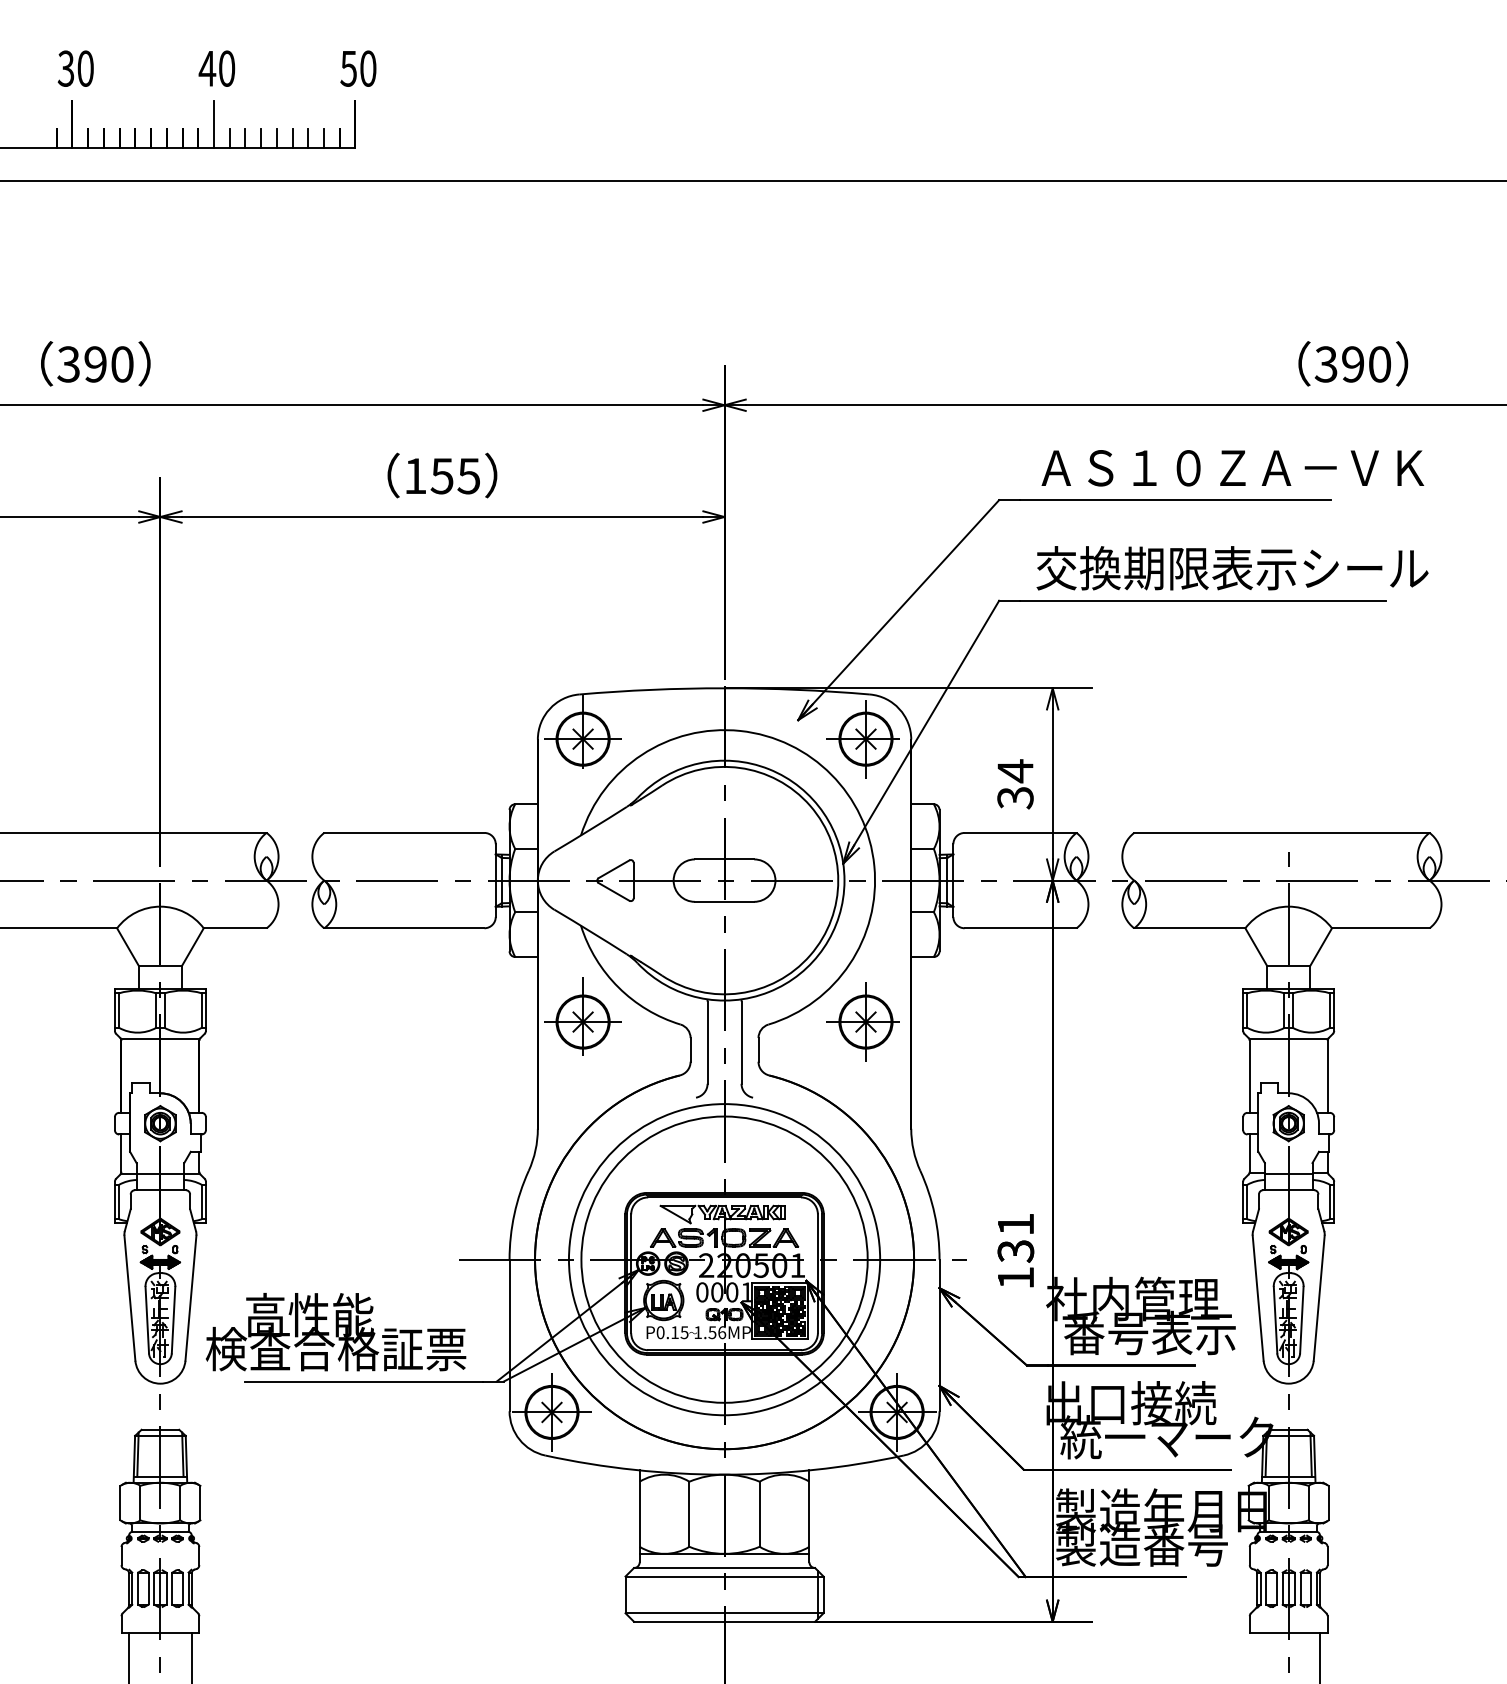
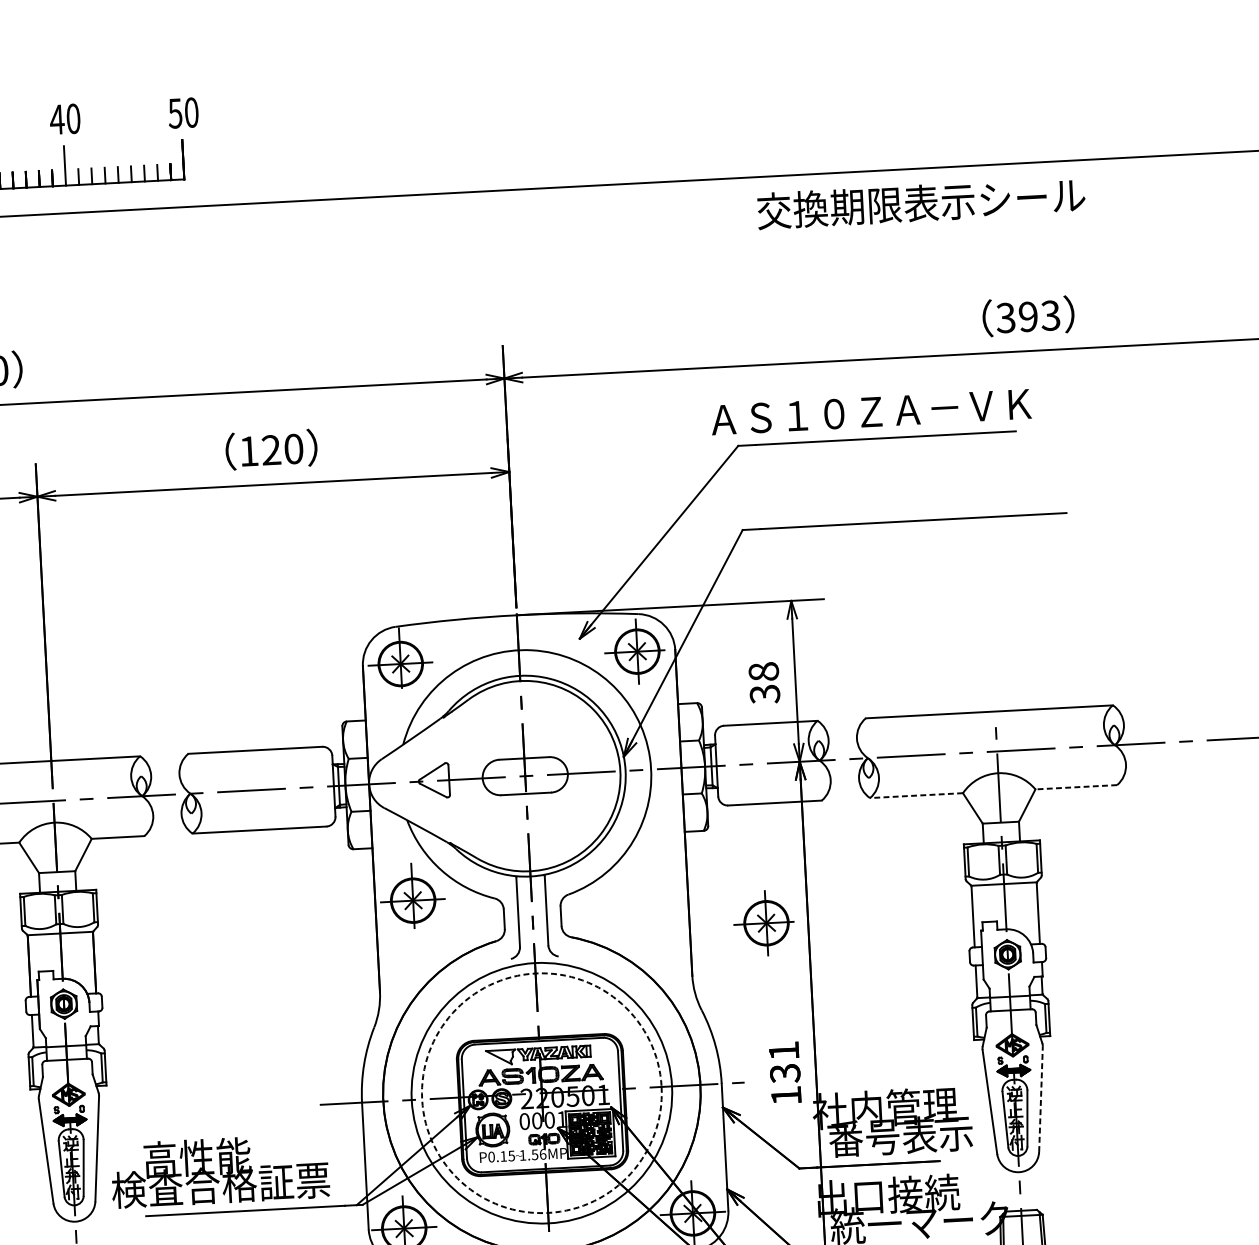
text: (1379, 364) -> (1050, 315), 390 -> 393
text: (1232, 468) -> (871, 412), moved
text: (455, 476) -> (282, 449), 155 -> 120
text: (1232, 568) -> (921, 203), moved
text: (1015, 771) -> (763, 672), 34 -> 38
line: (1189, 928) -> (916, 795), solid -> dashed
line: (1380, 928) -> (1076, 787), solid -> dashed
part: (862, 1021) -> (763, 922), moved
circle: (724, 1259) -> (541, 1093), solid -> dashed
line: (1319, 1298) -> (1041, 1099), solid -> dashed

